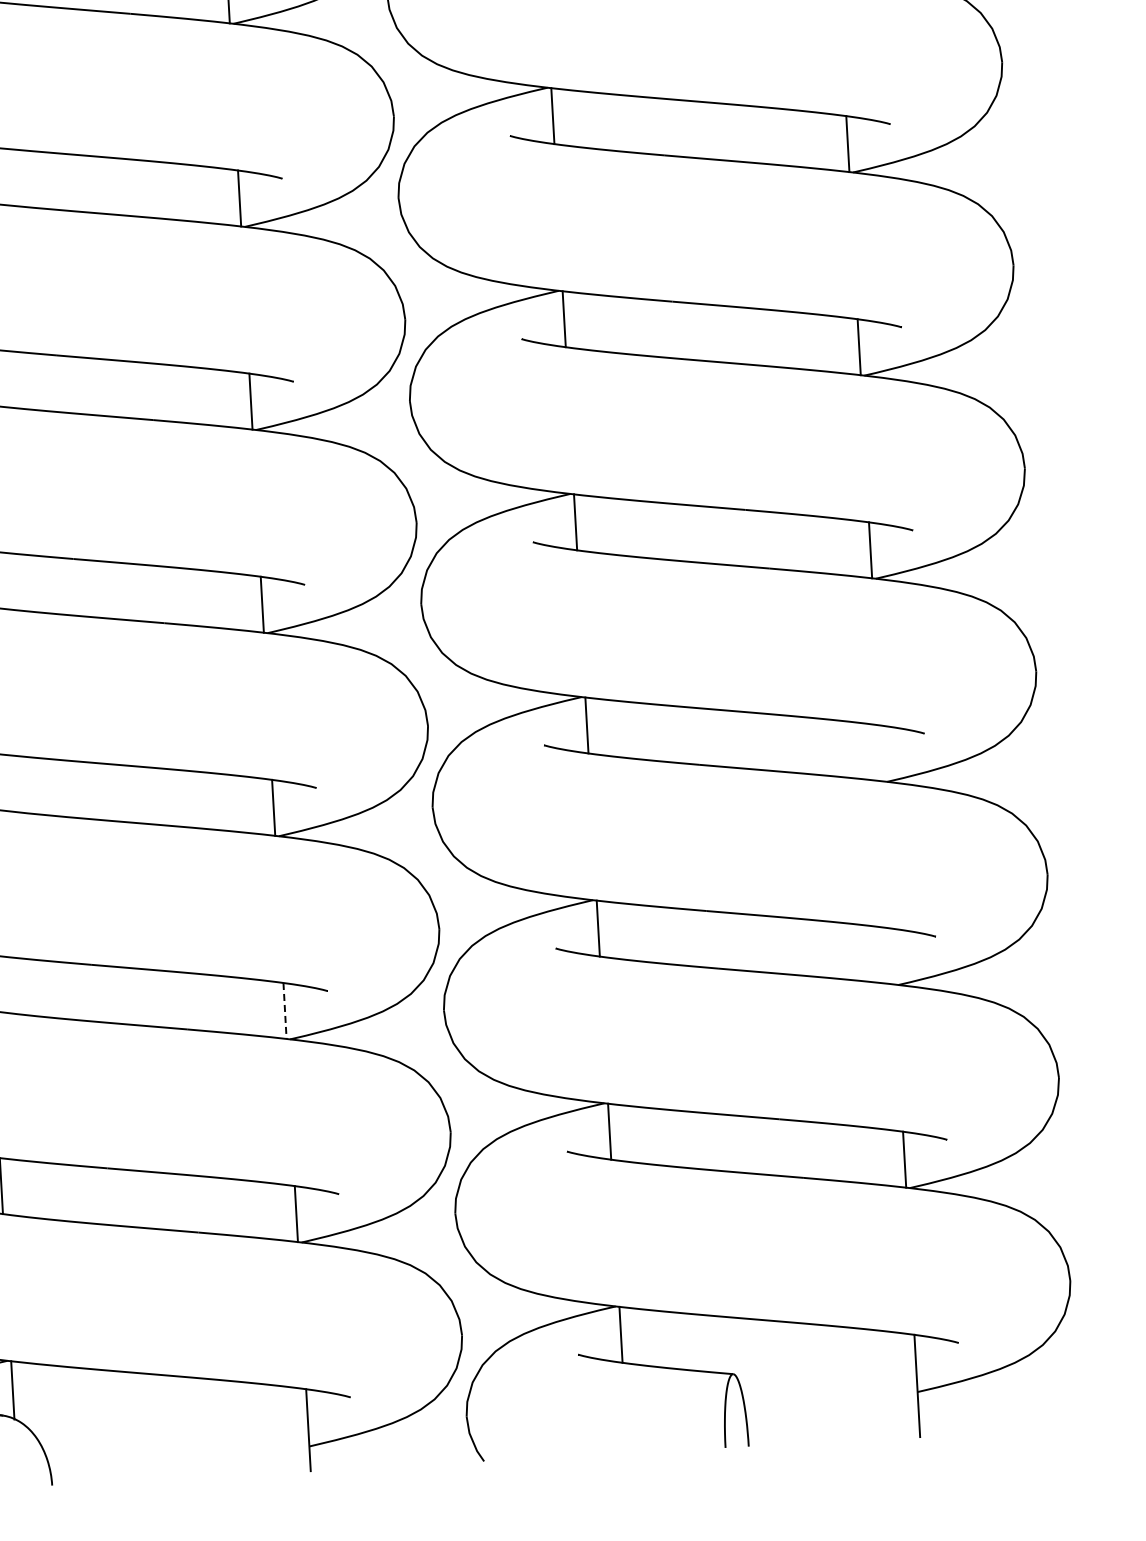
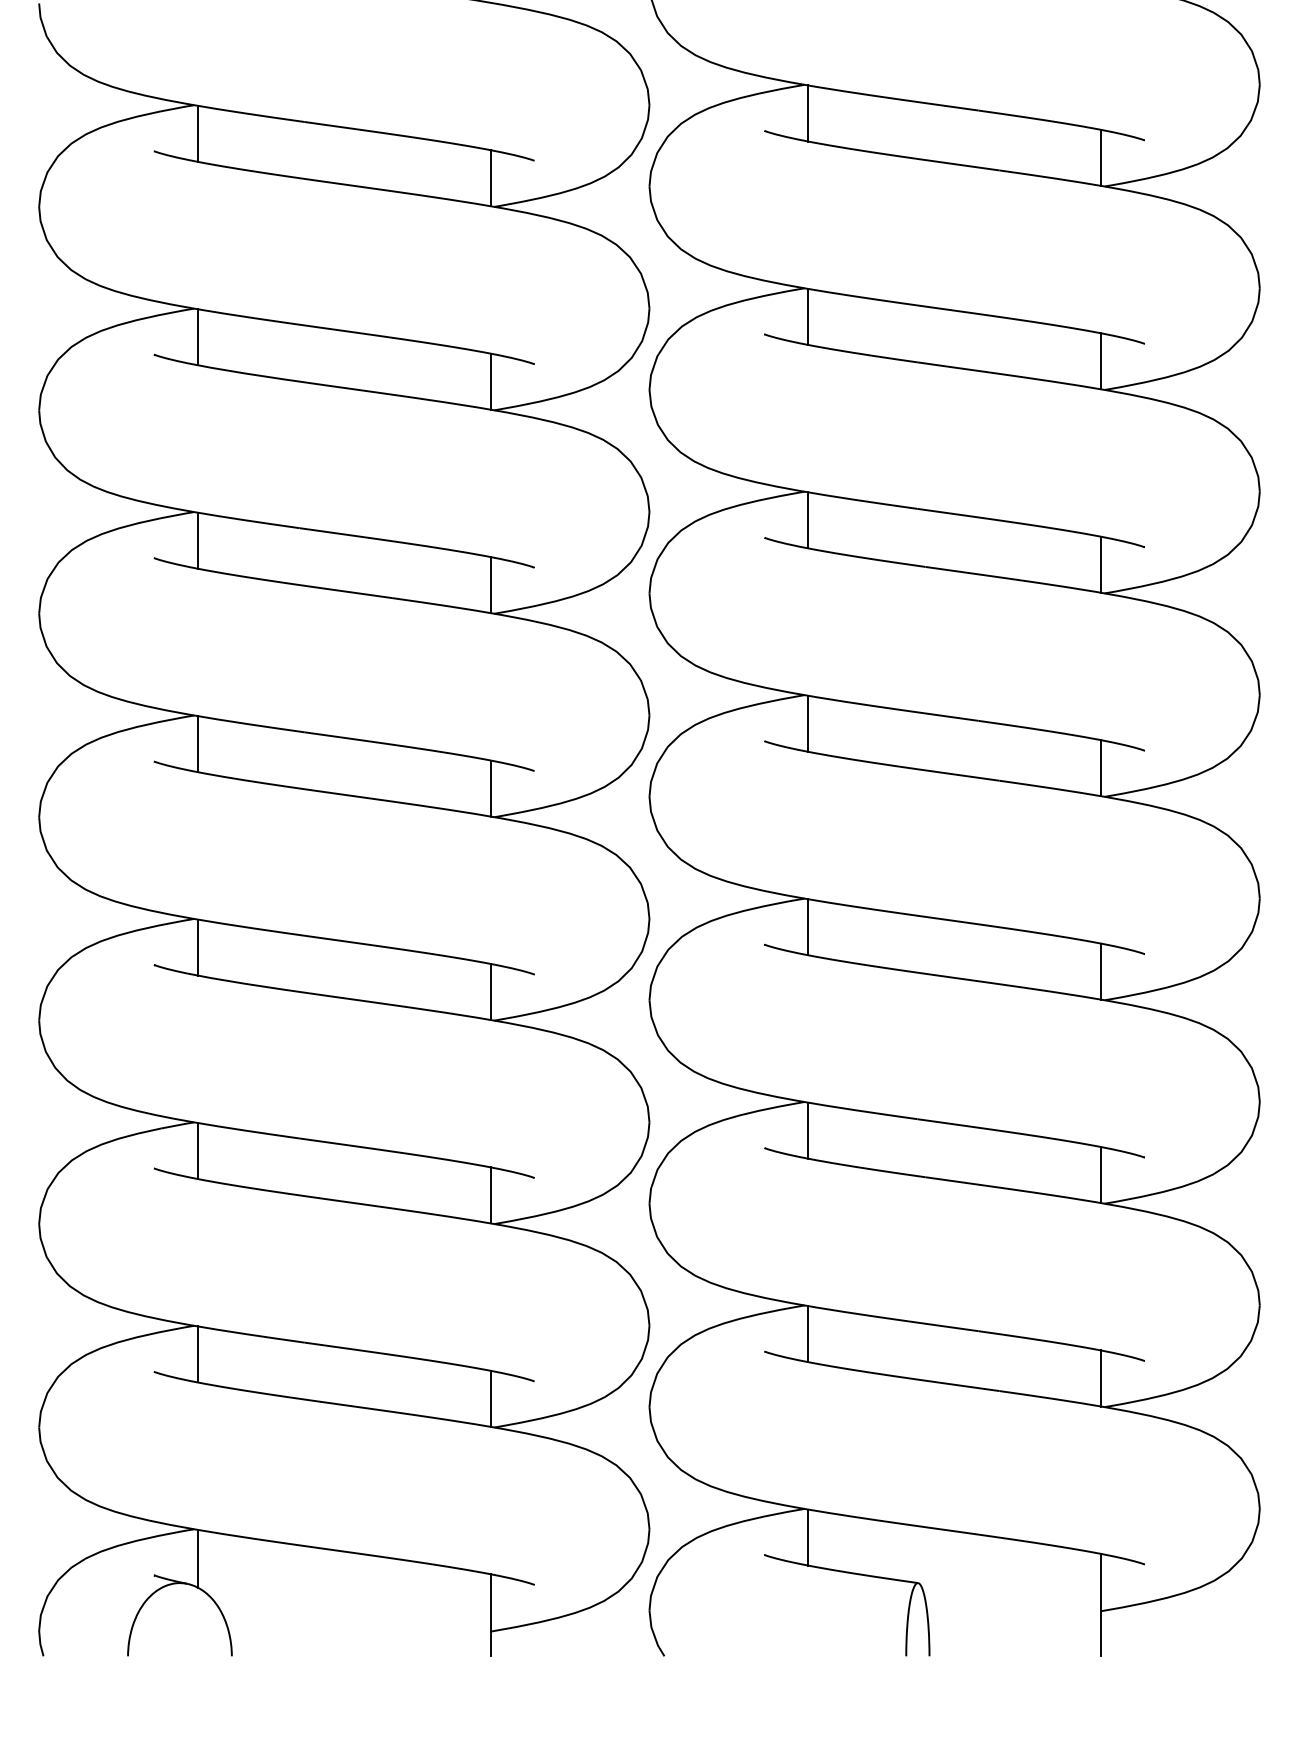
line: (882, 753) -> (1101, 971), added
line: (893, 956) -> (1101, 1175), added
line: (284, 1011) -> (490, 1195), dashed -> solid

